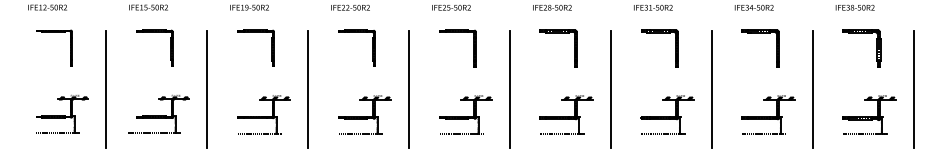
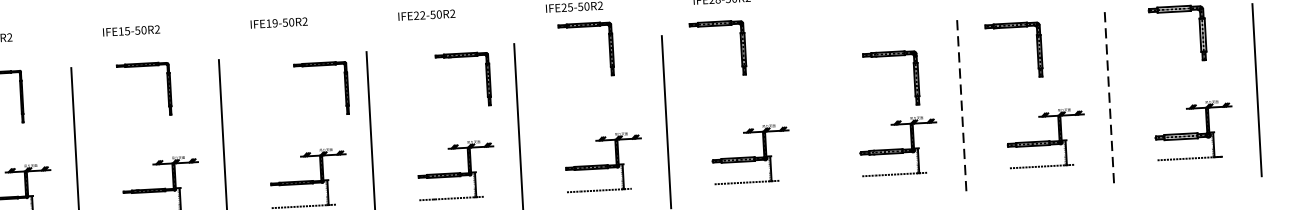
part: (255, 32) -> (319, 66), moved
part: (356, 32) -> (461, 56), moved
part: (457, 32) -> (584, 26), moved
part: (558, 33) -> (716, 27), moved
part: (659, 33) -> (889, 57), moved
part: (760, 33) -> (1012, 28), moved
line: (610, 89) -> (813, 114), removed
line: (711, 89) -> (961, 106), solid -> dashed
line: (812, 89) -> (1109, 98), solid -> dashed

